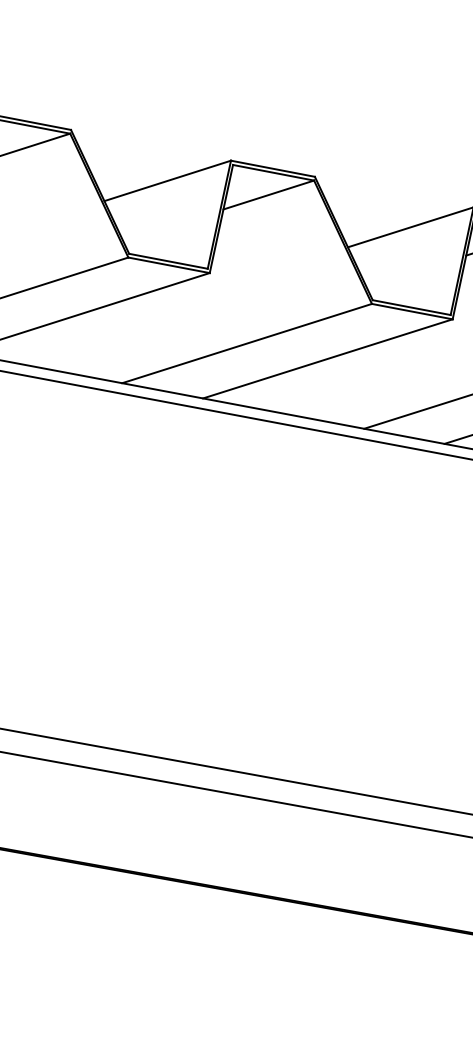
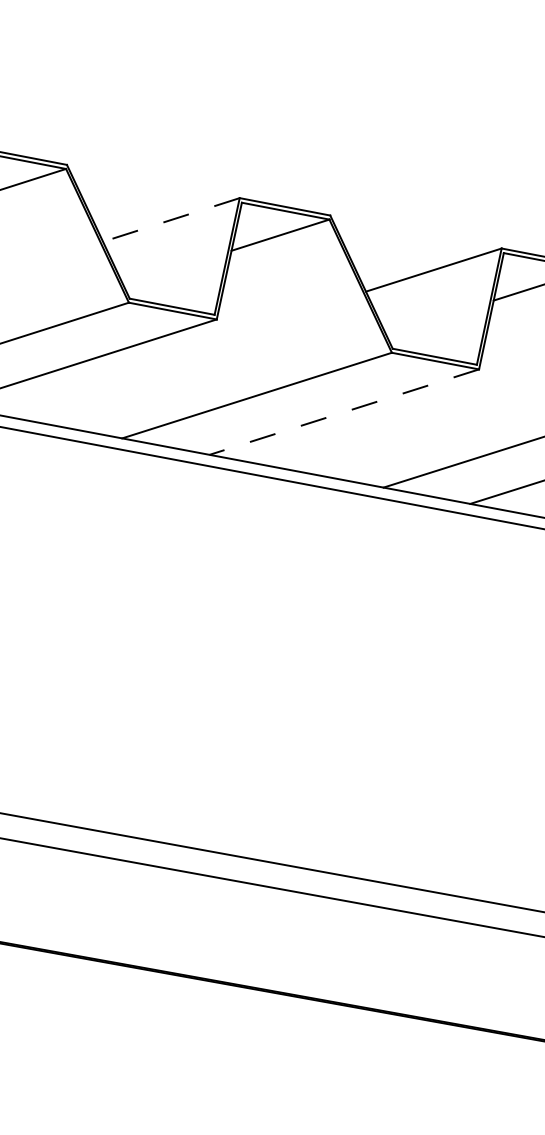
line: (167, 180) -> (171, 219), solid -> dashed
line: (327, 359) -> (343, 412), solid -> dashed

